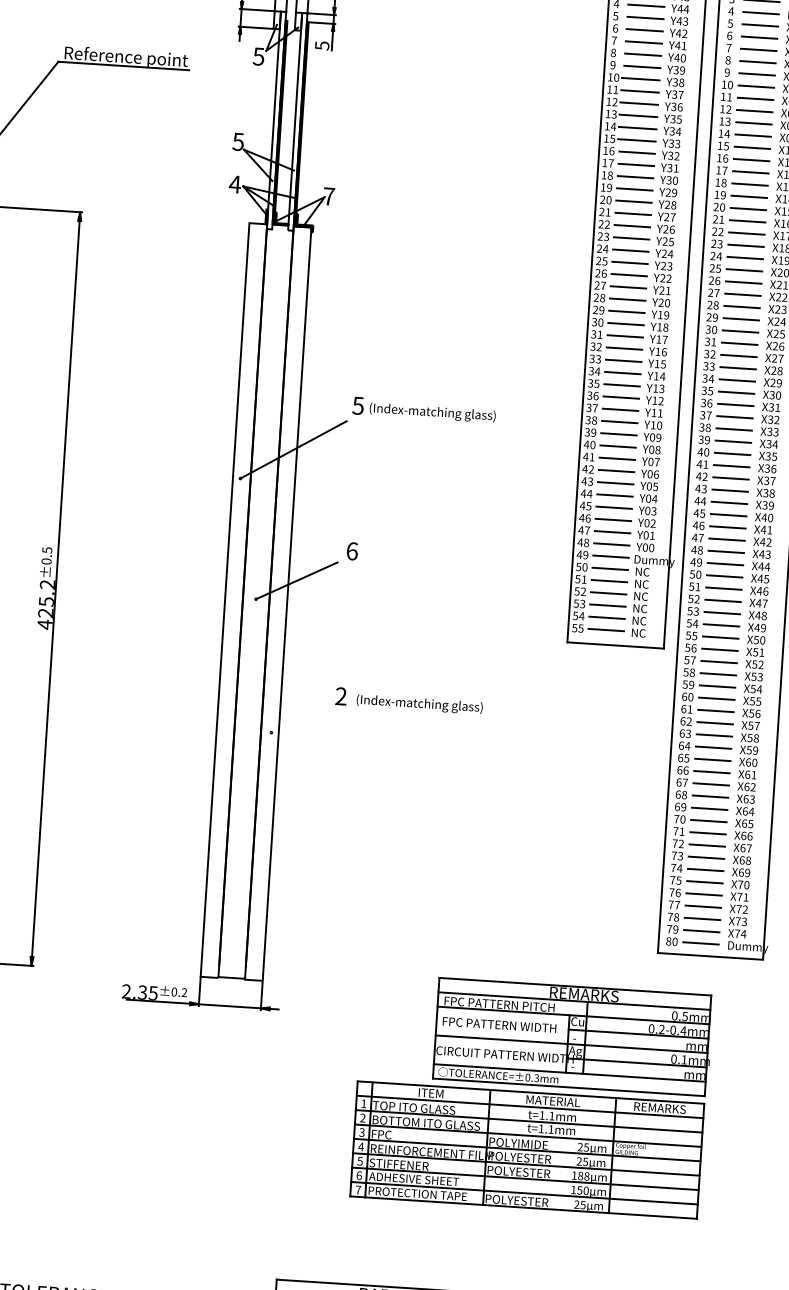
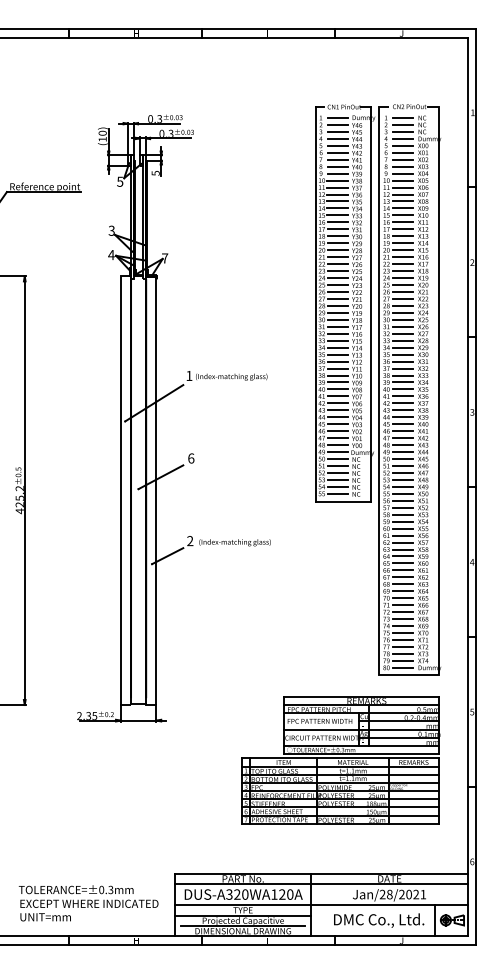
text: (237, 141) -> (111, 230), 5 -> 3
text: (358, 405) -> (189, 375), 5 -> 1
line: (299, 720) -> (167, 556), added
part: (531, 1096) -> (340, 760), moved

